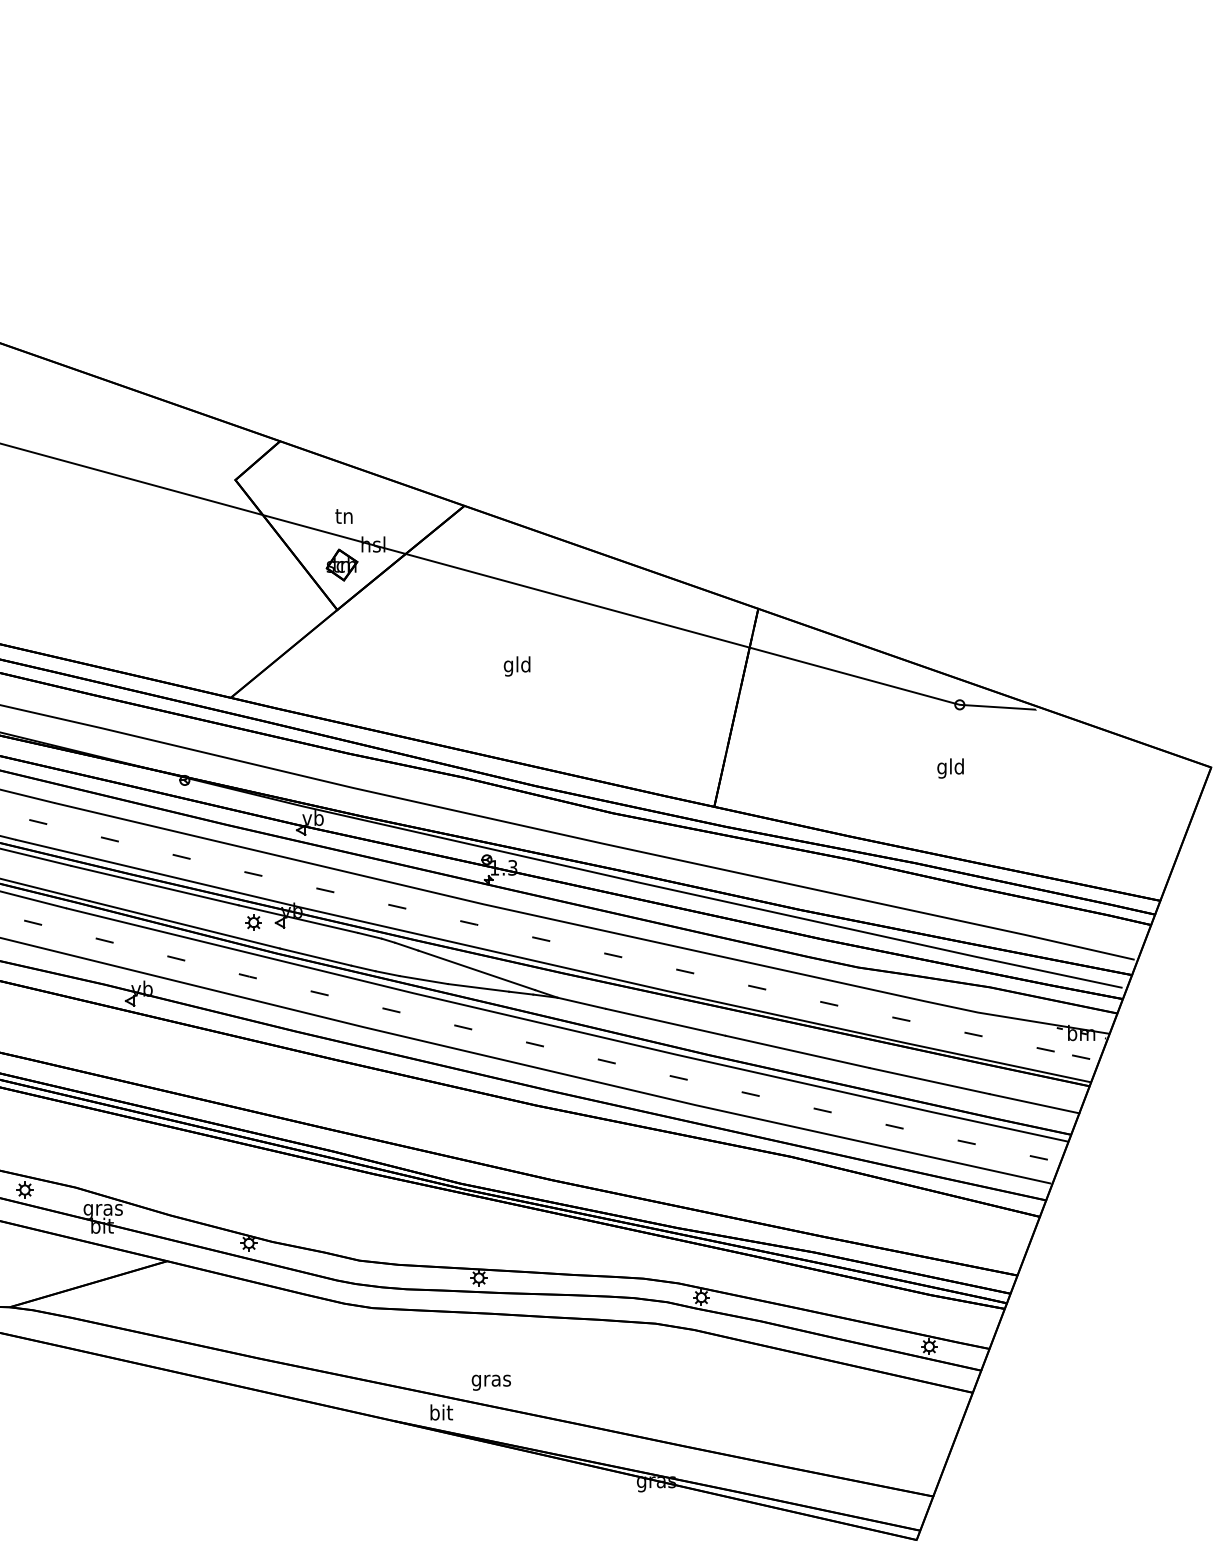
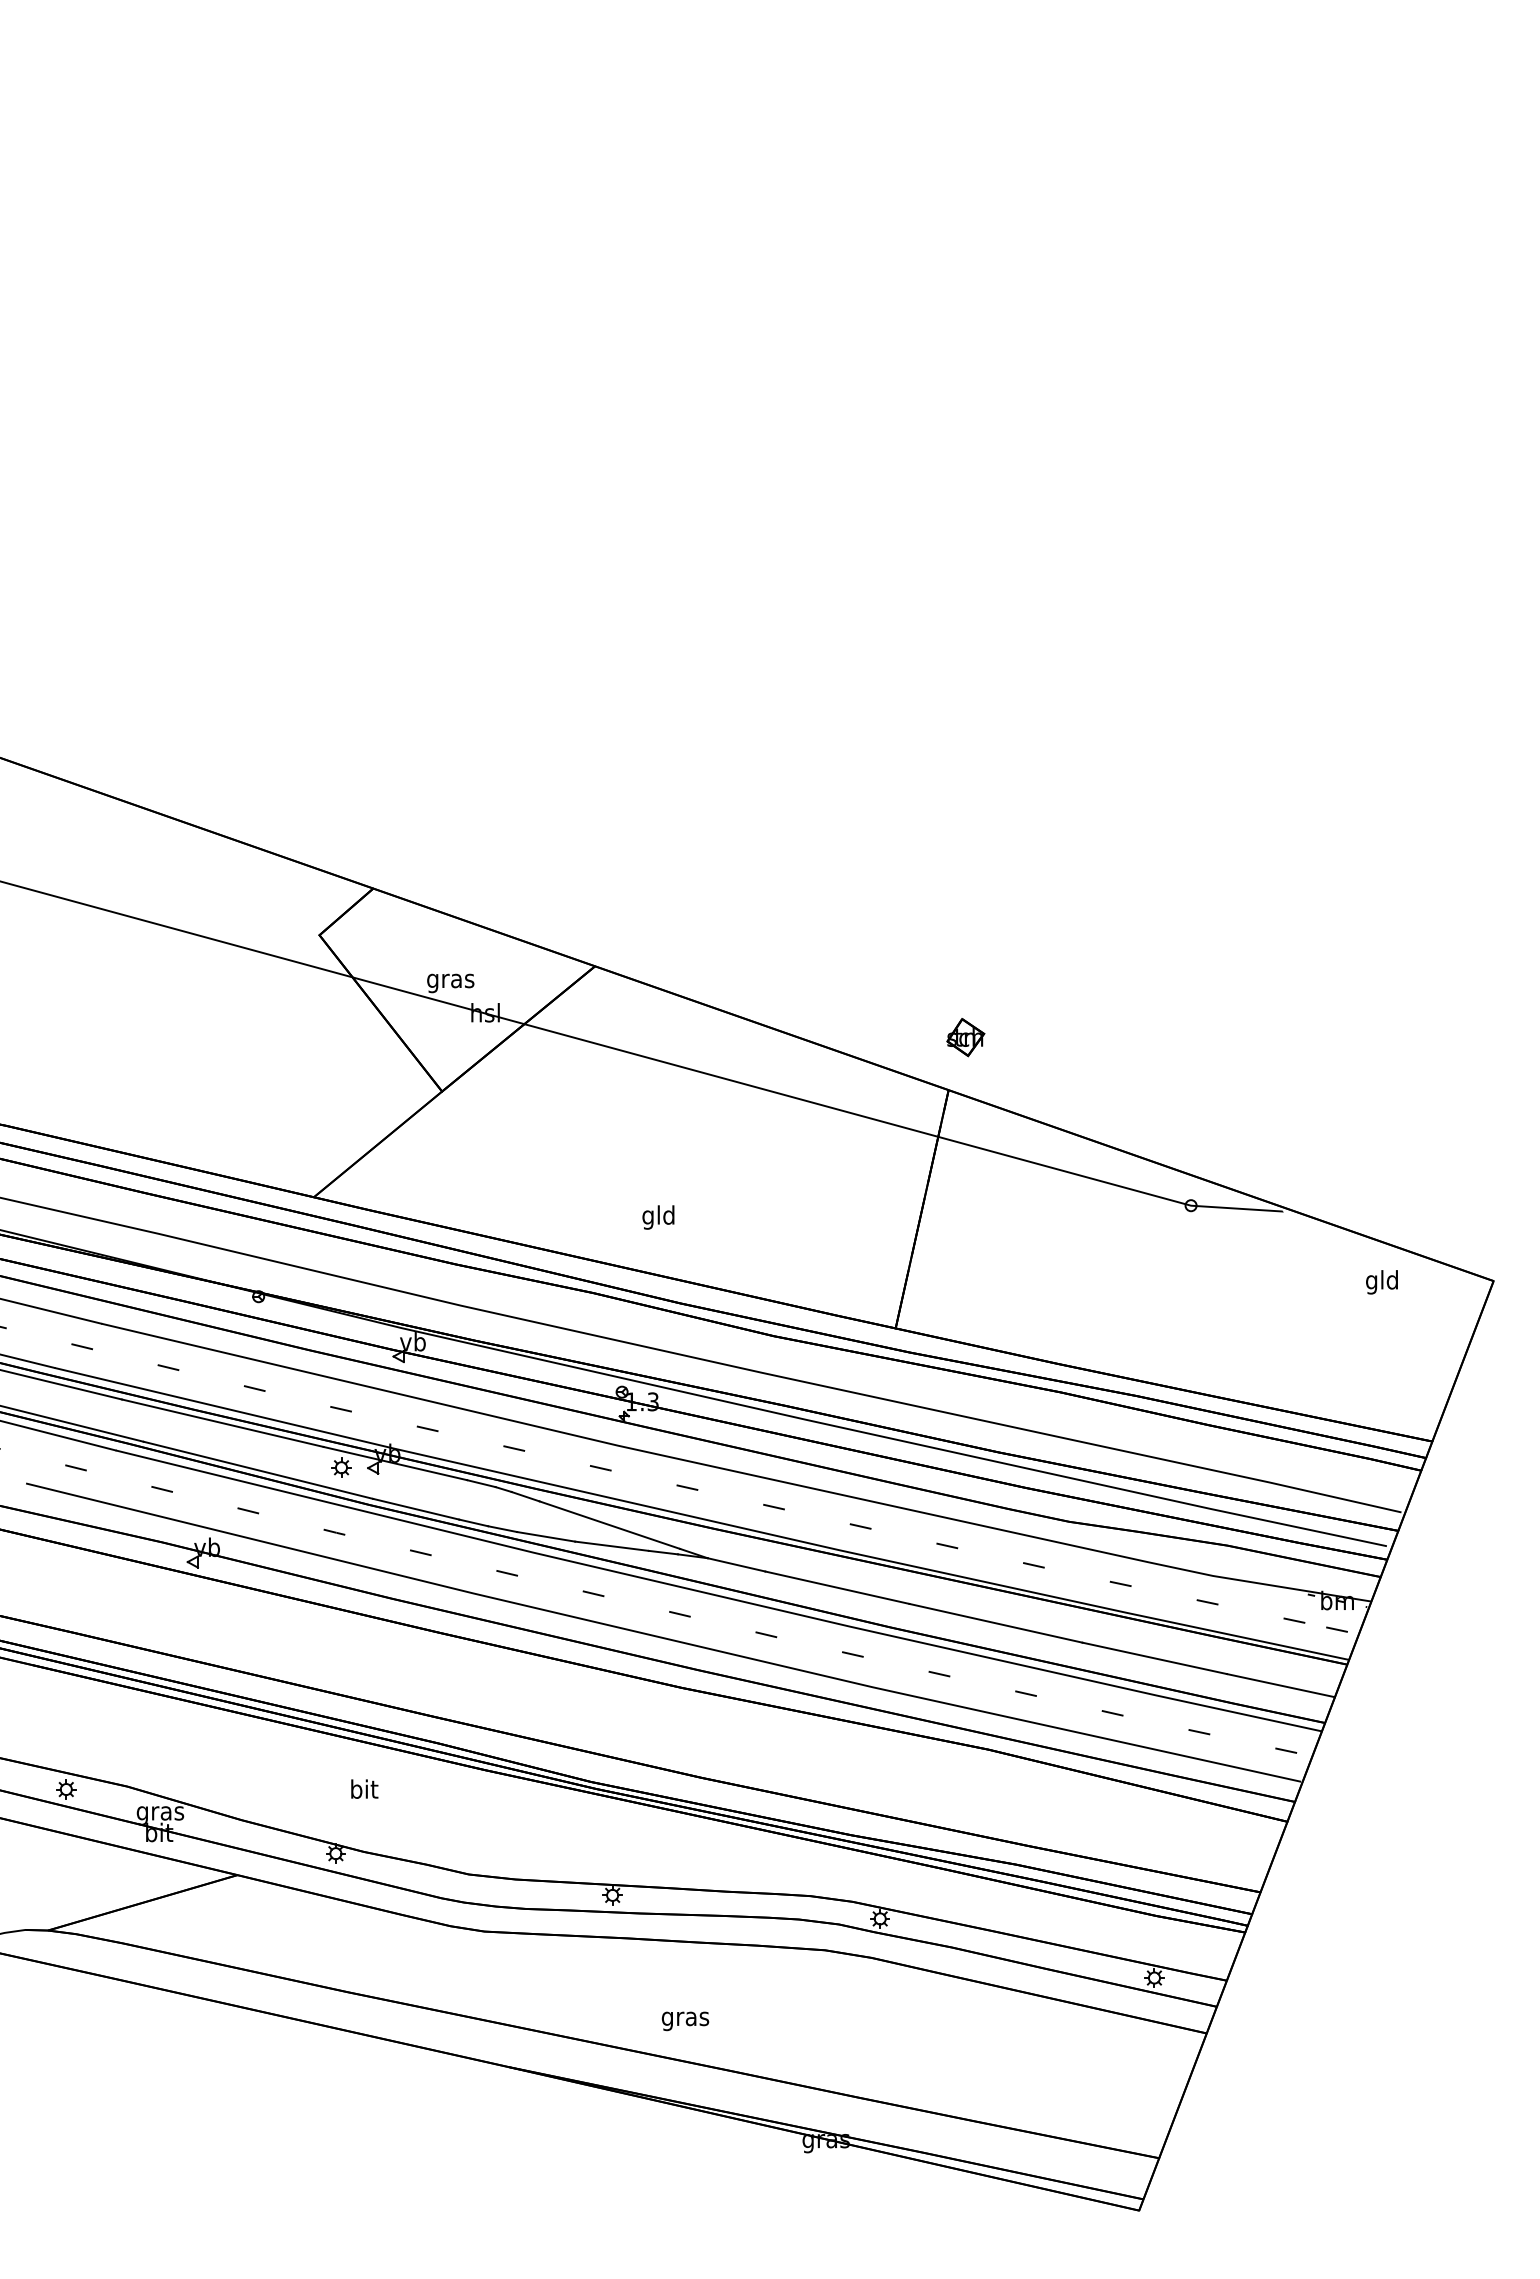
text: (344, 518) -> (450, 981), tn -> gras
part: (341, 565) -> (965, 1037), moved
text: (517, 666) -> (658, 1217), moved
text: (950, 768) -> (1381, 1282), moved
text: (491, 1382) -> (685, 2021), moved
text: (441, 1411) -> (364, 1788), moved

